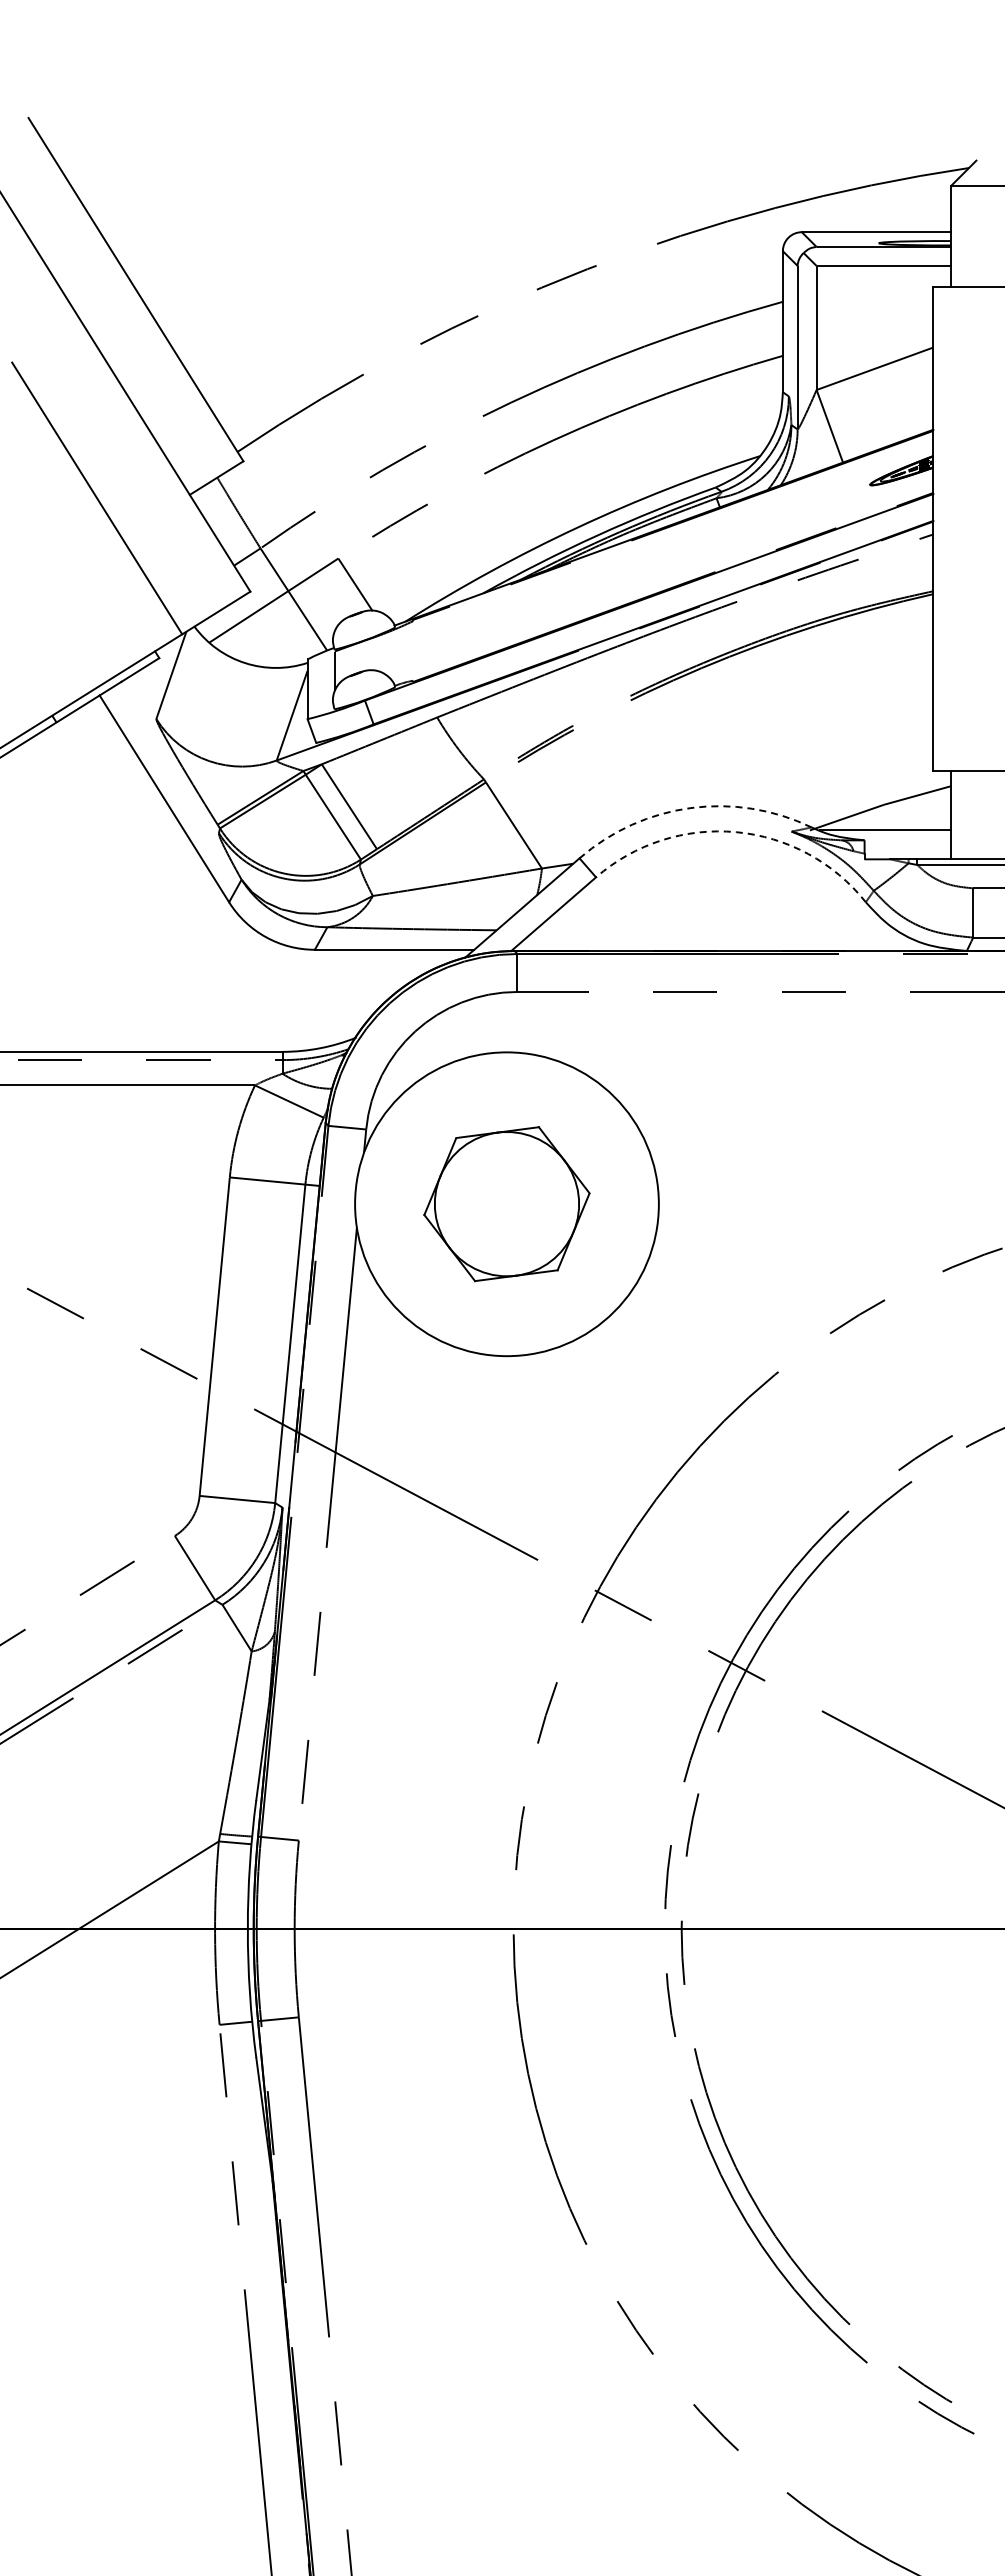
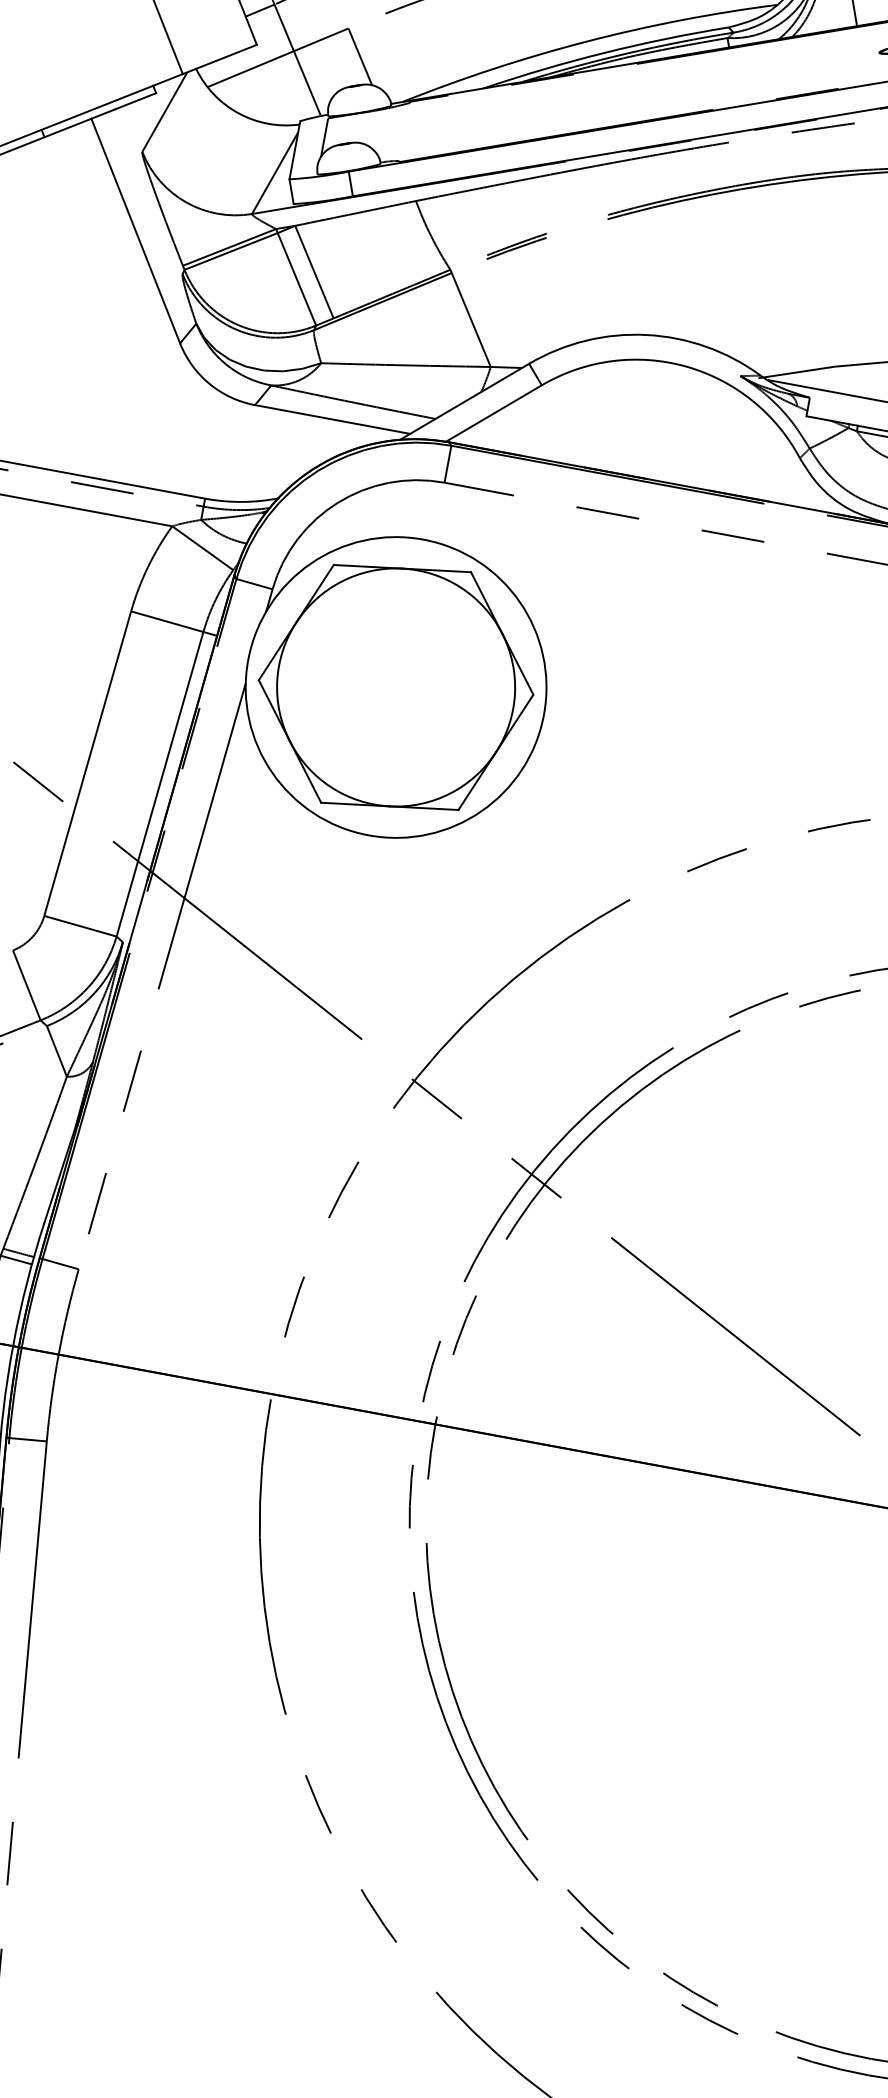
arc: (690, 808) -> (646, 335), dashed -> solid
arc: (736, 832) -> (686, 367), dashed -> solid
part: (506, 1203) -> (395, 686), size x1.67

